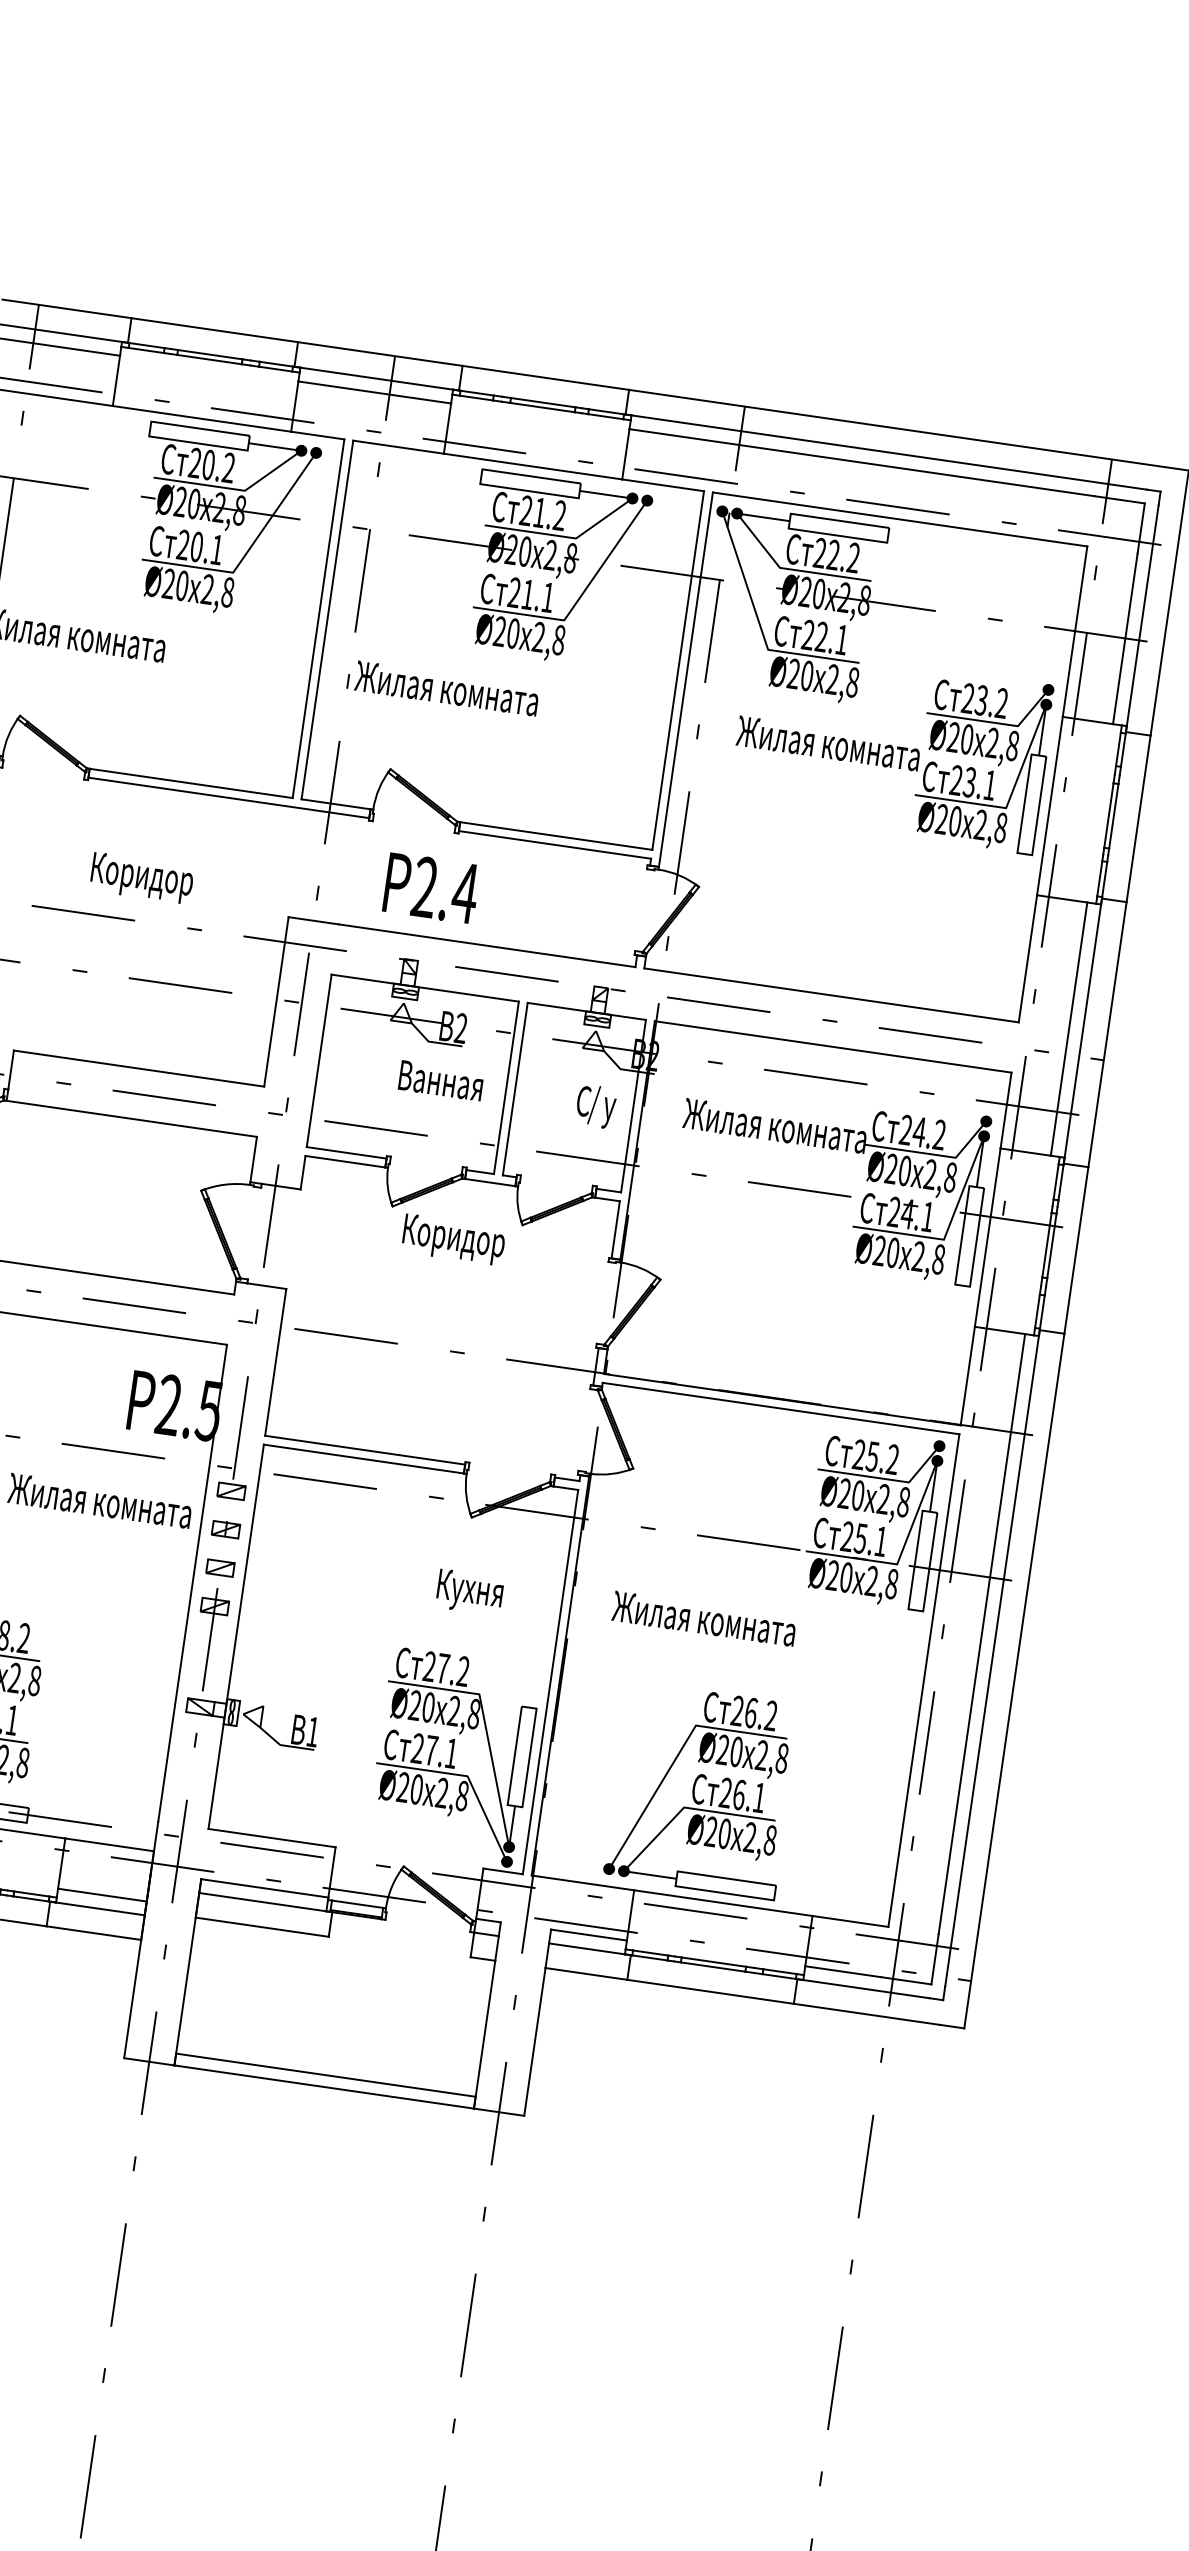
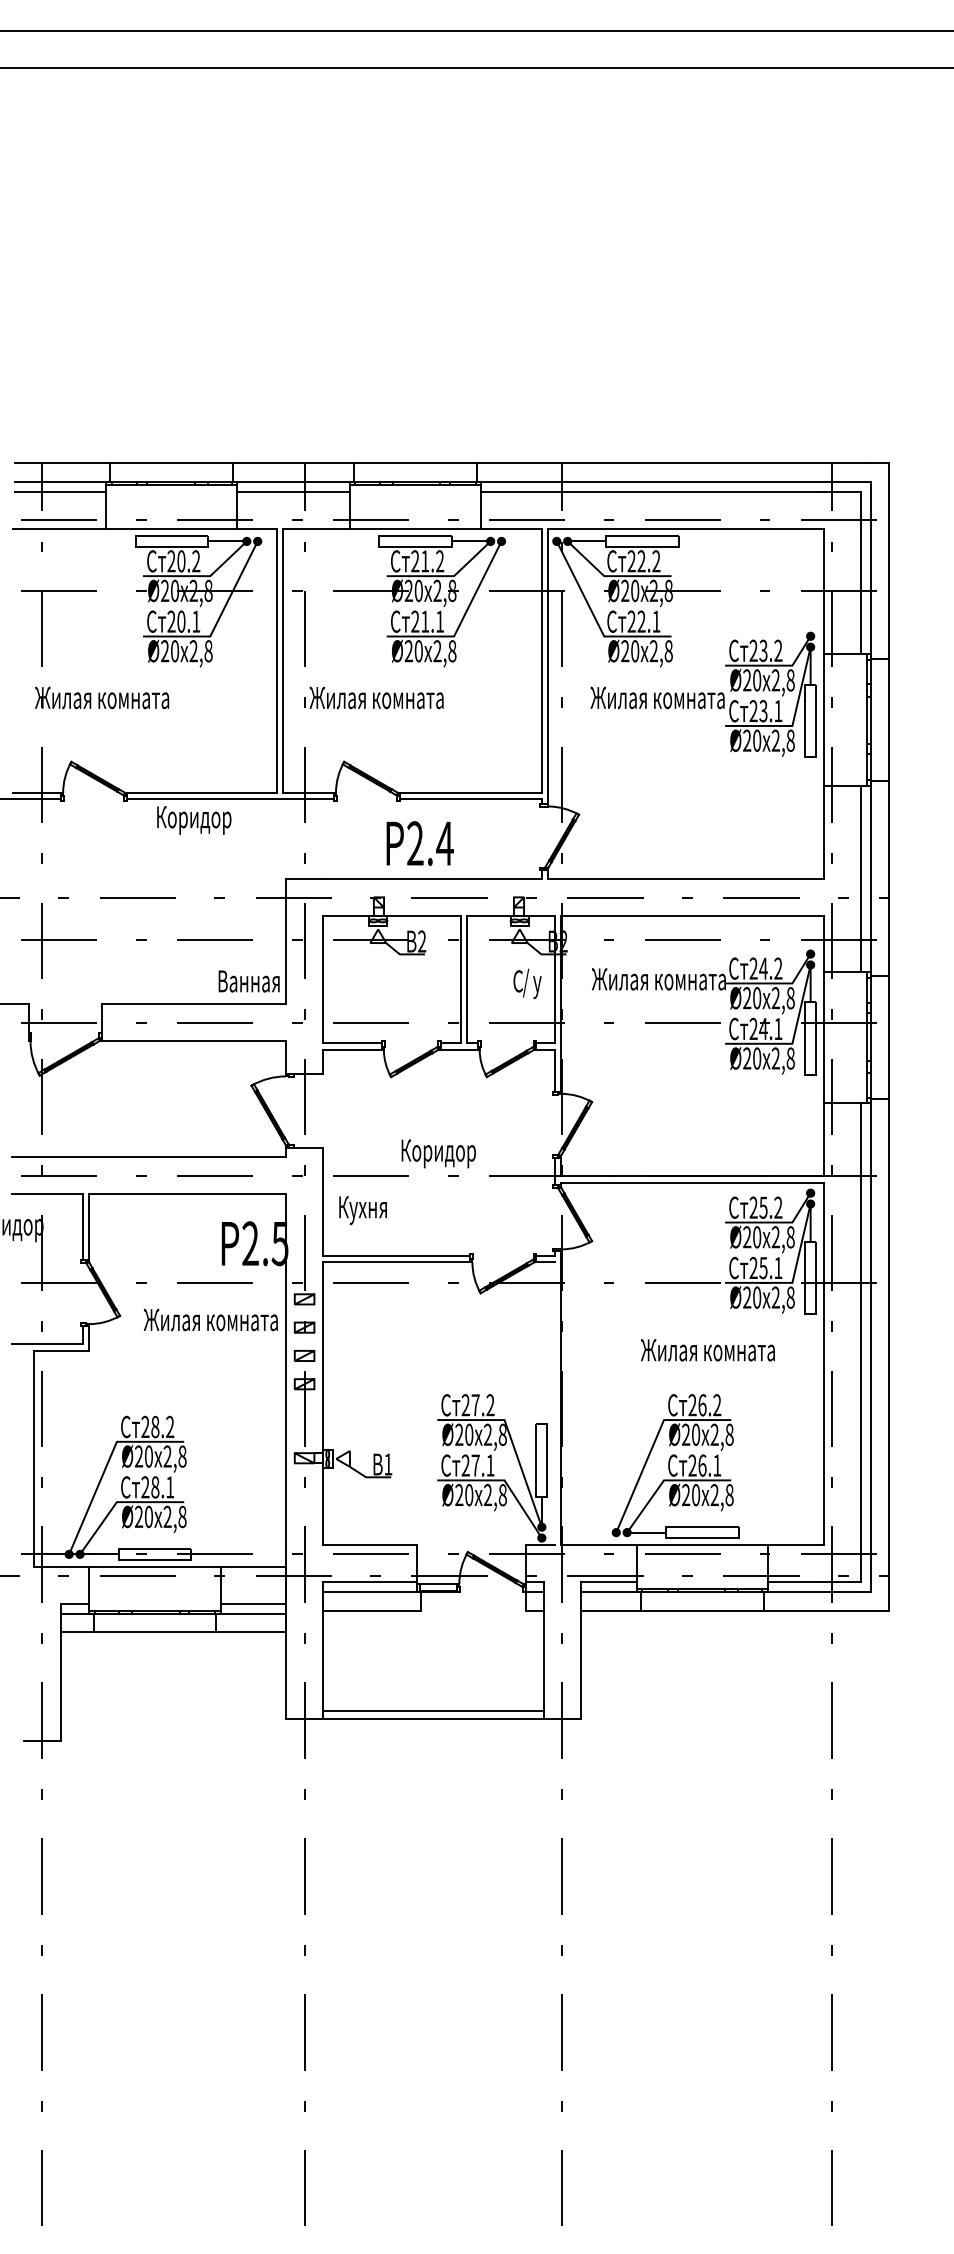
text: (142, 878) -> (194, 820), moved
text: (430, 888) -> (419, 843), moved
text: (440, 1080) -> (248, 981), moved
text: (453, 1239) -> (438, 1153), moved
text: (469, 1592) -> (362, 1210), moved
text: (703, 1619) -> (707, 1350), moved
line: (550, 1681) -> (554, 1403), removed

